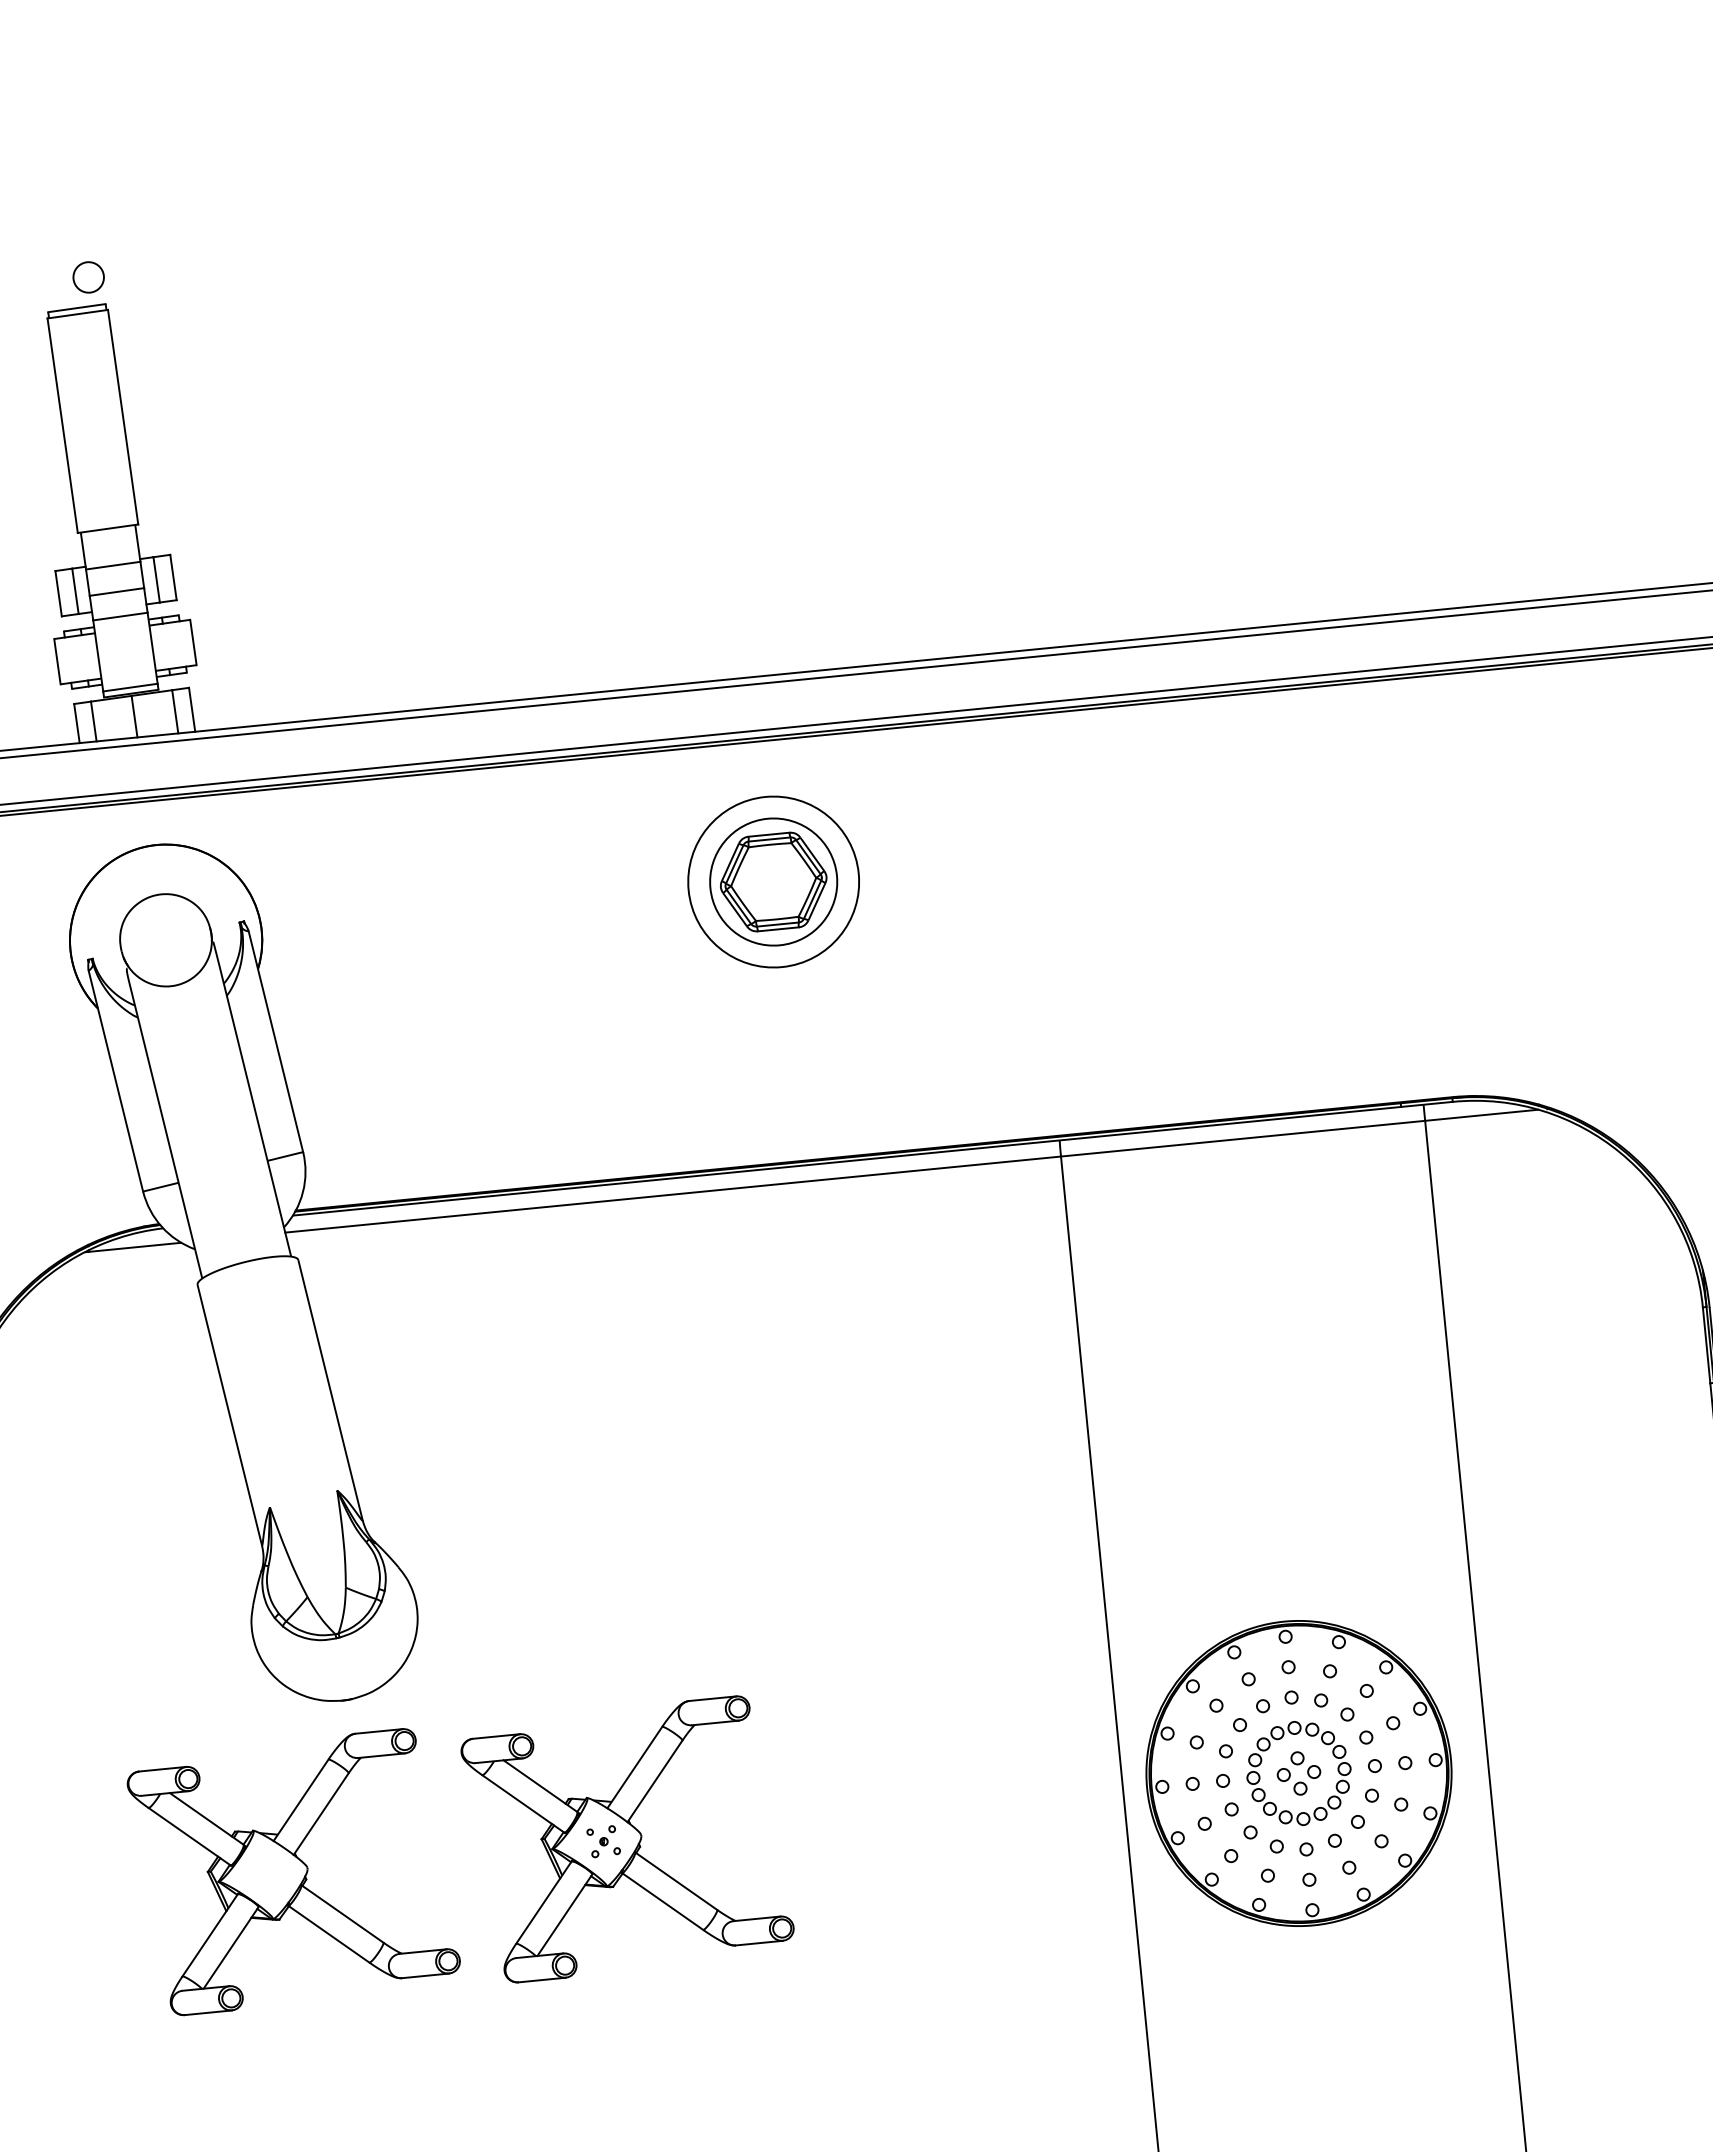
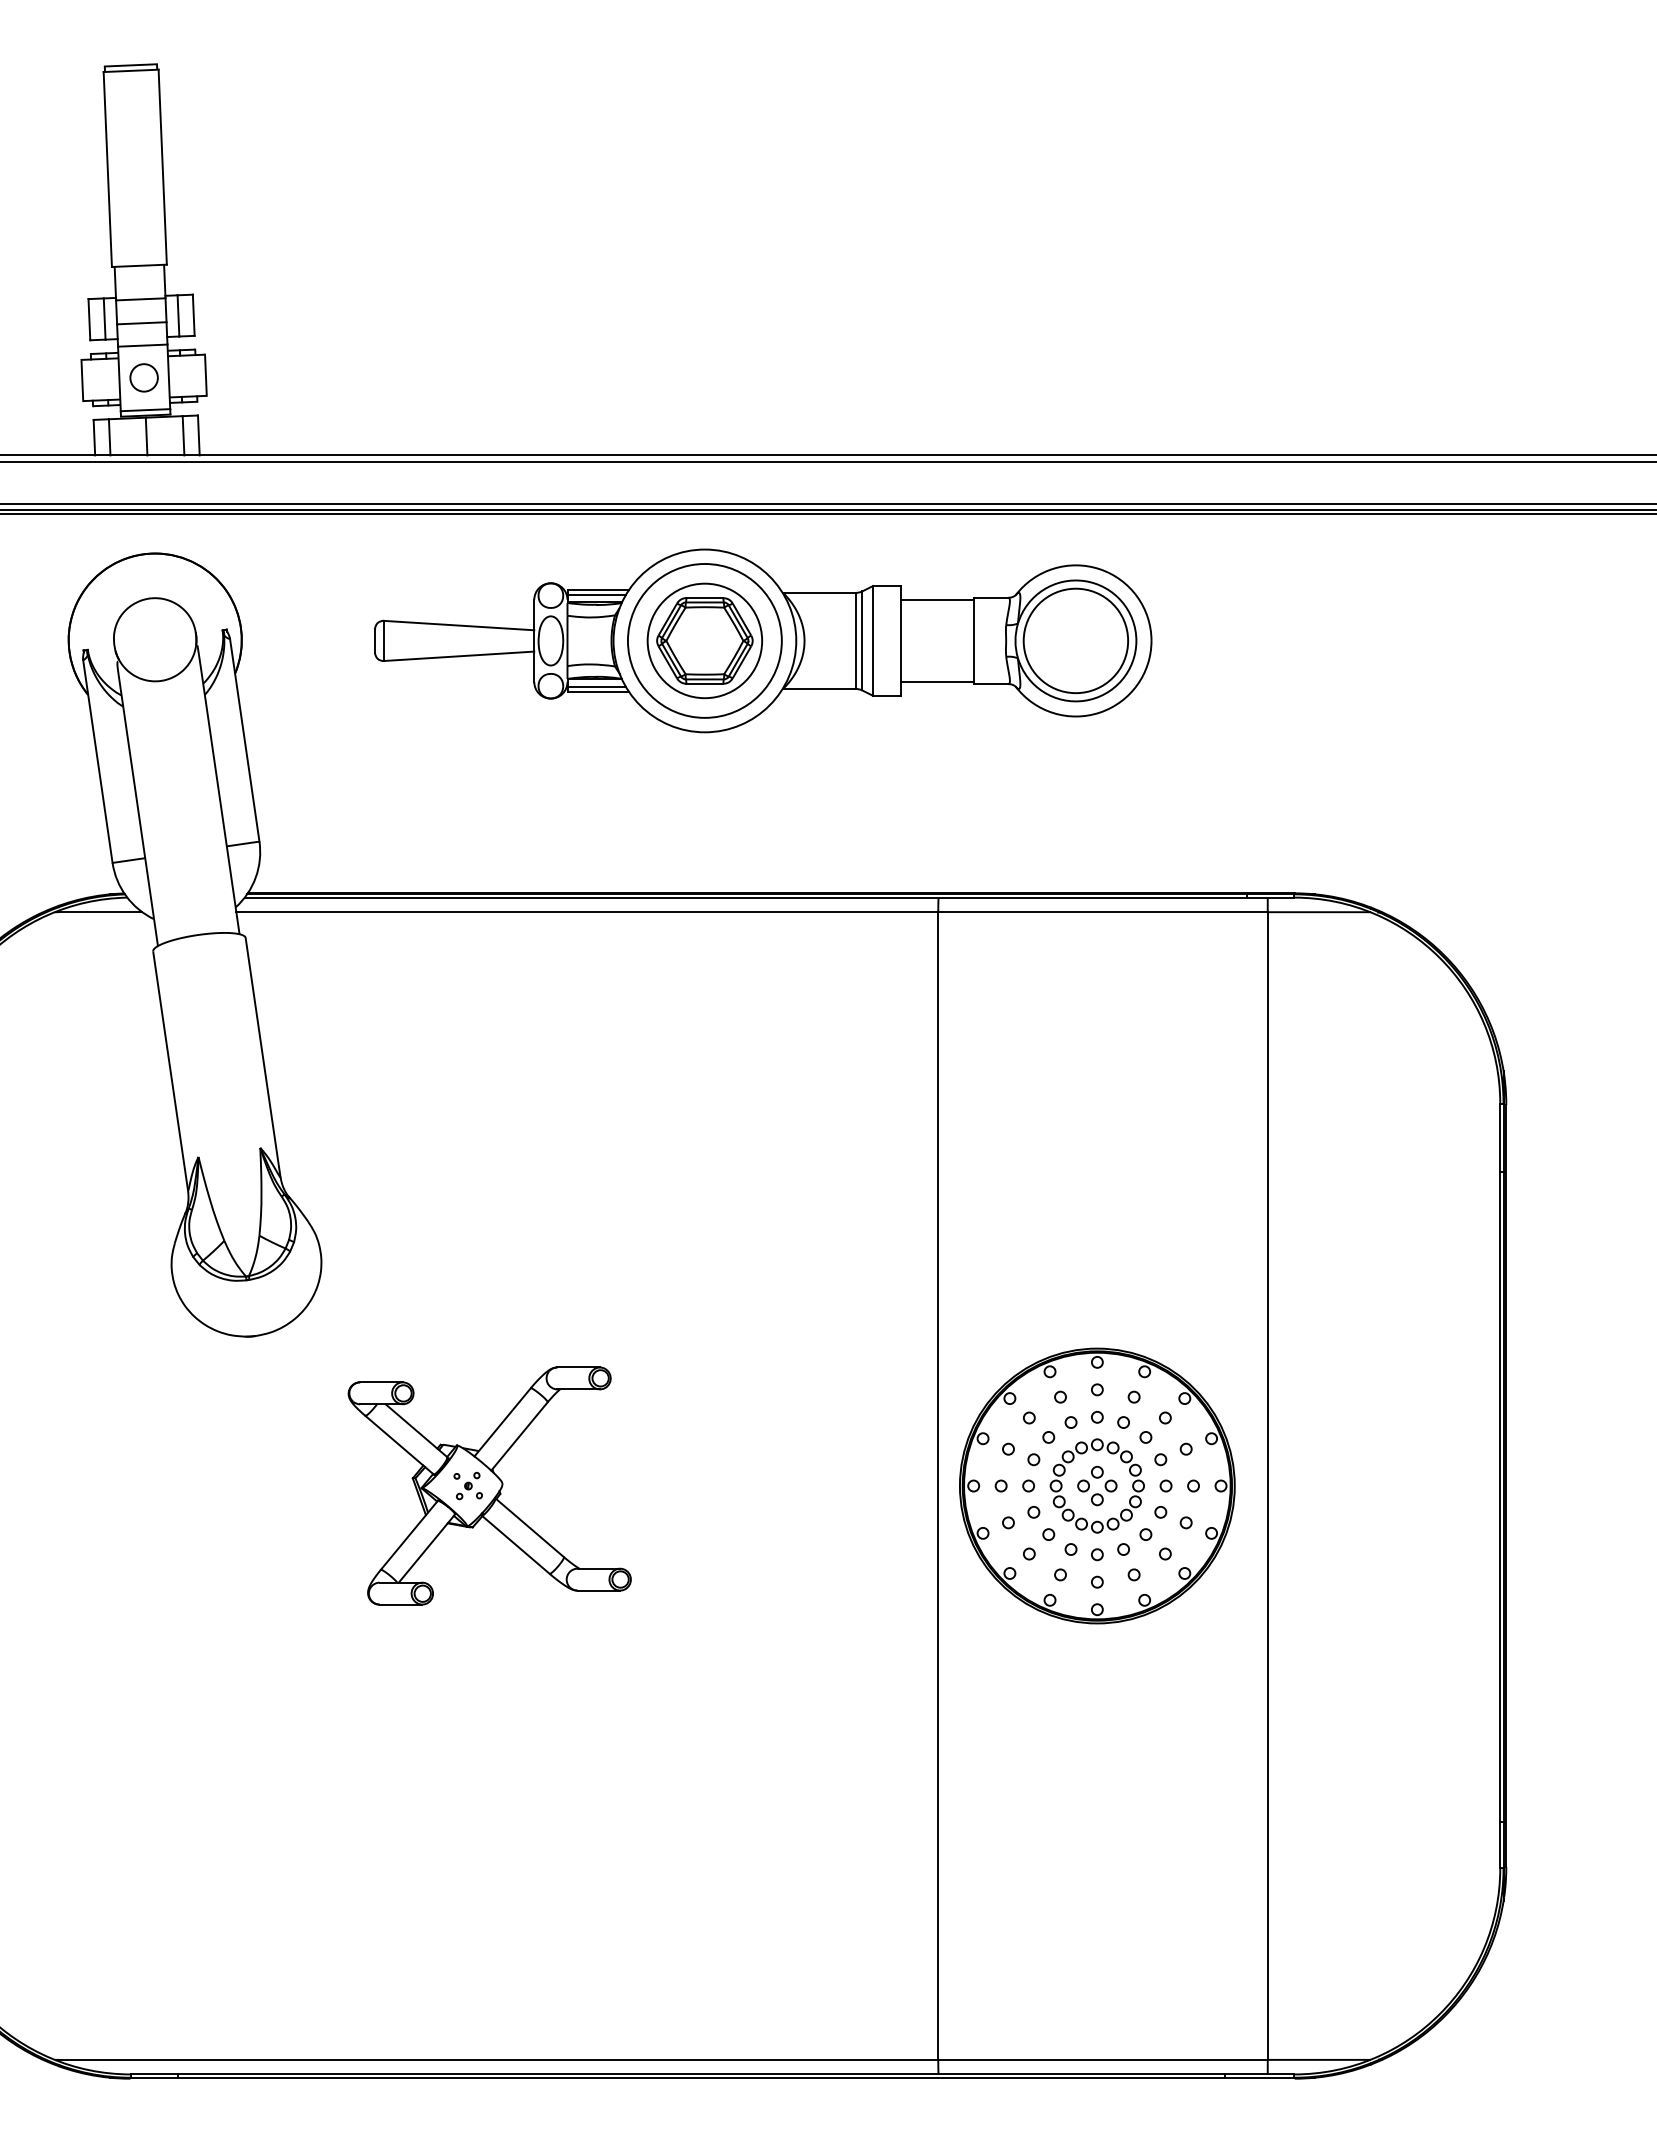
circle: (87, 277) -> (143, 377), moved
part: (838, 875) -> (763, 640), added
part: (293, 1871) -> (187, 1485), removed

